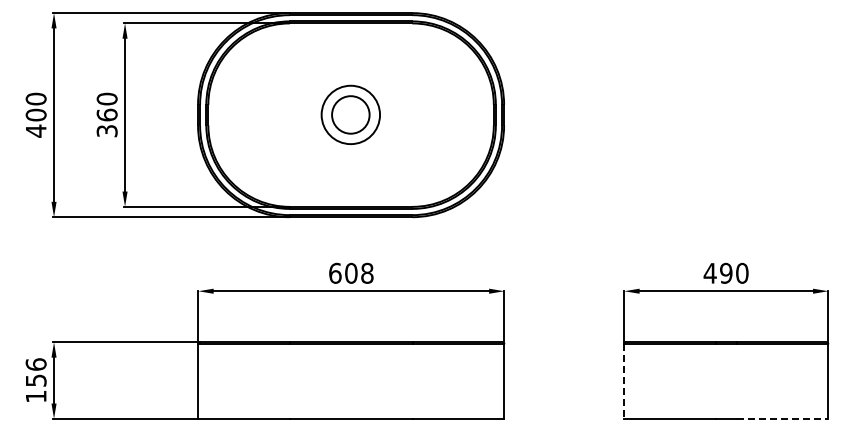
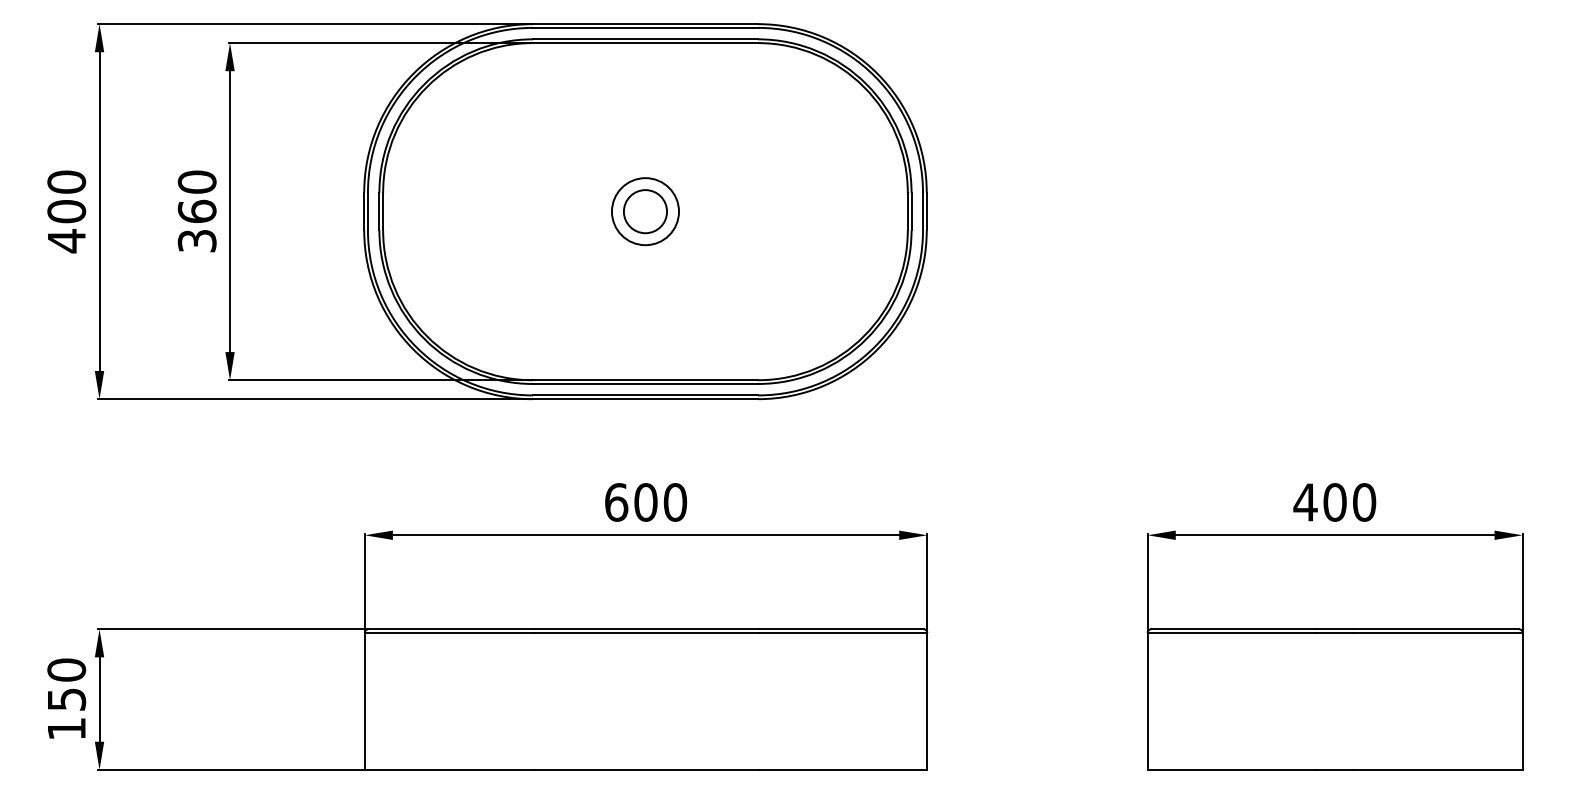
part: (351, 115) -> (646, 212), size x0.62
text: (367, 273) -> (675, 502), 608 -> 600
text: (726, 273) -> (1335, 502), 490 -> 400
text: (35, 364) -> (65, 669), 156 -> 150
line: (624, 382) -> (1147, 703), dashed -> solid
line: (782, 418) -> (1438, 769), dashed -> solid

